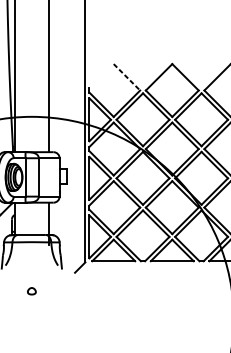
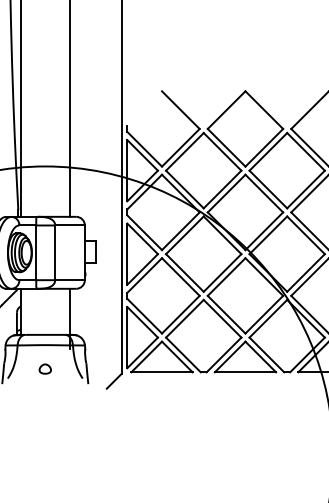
line: (126, 77) -> (180, 110), dashed -> solid
part: (31, 290) -> (44, 368), moved

